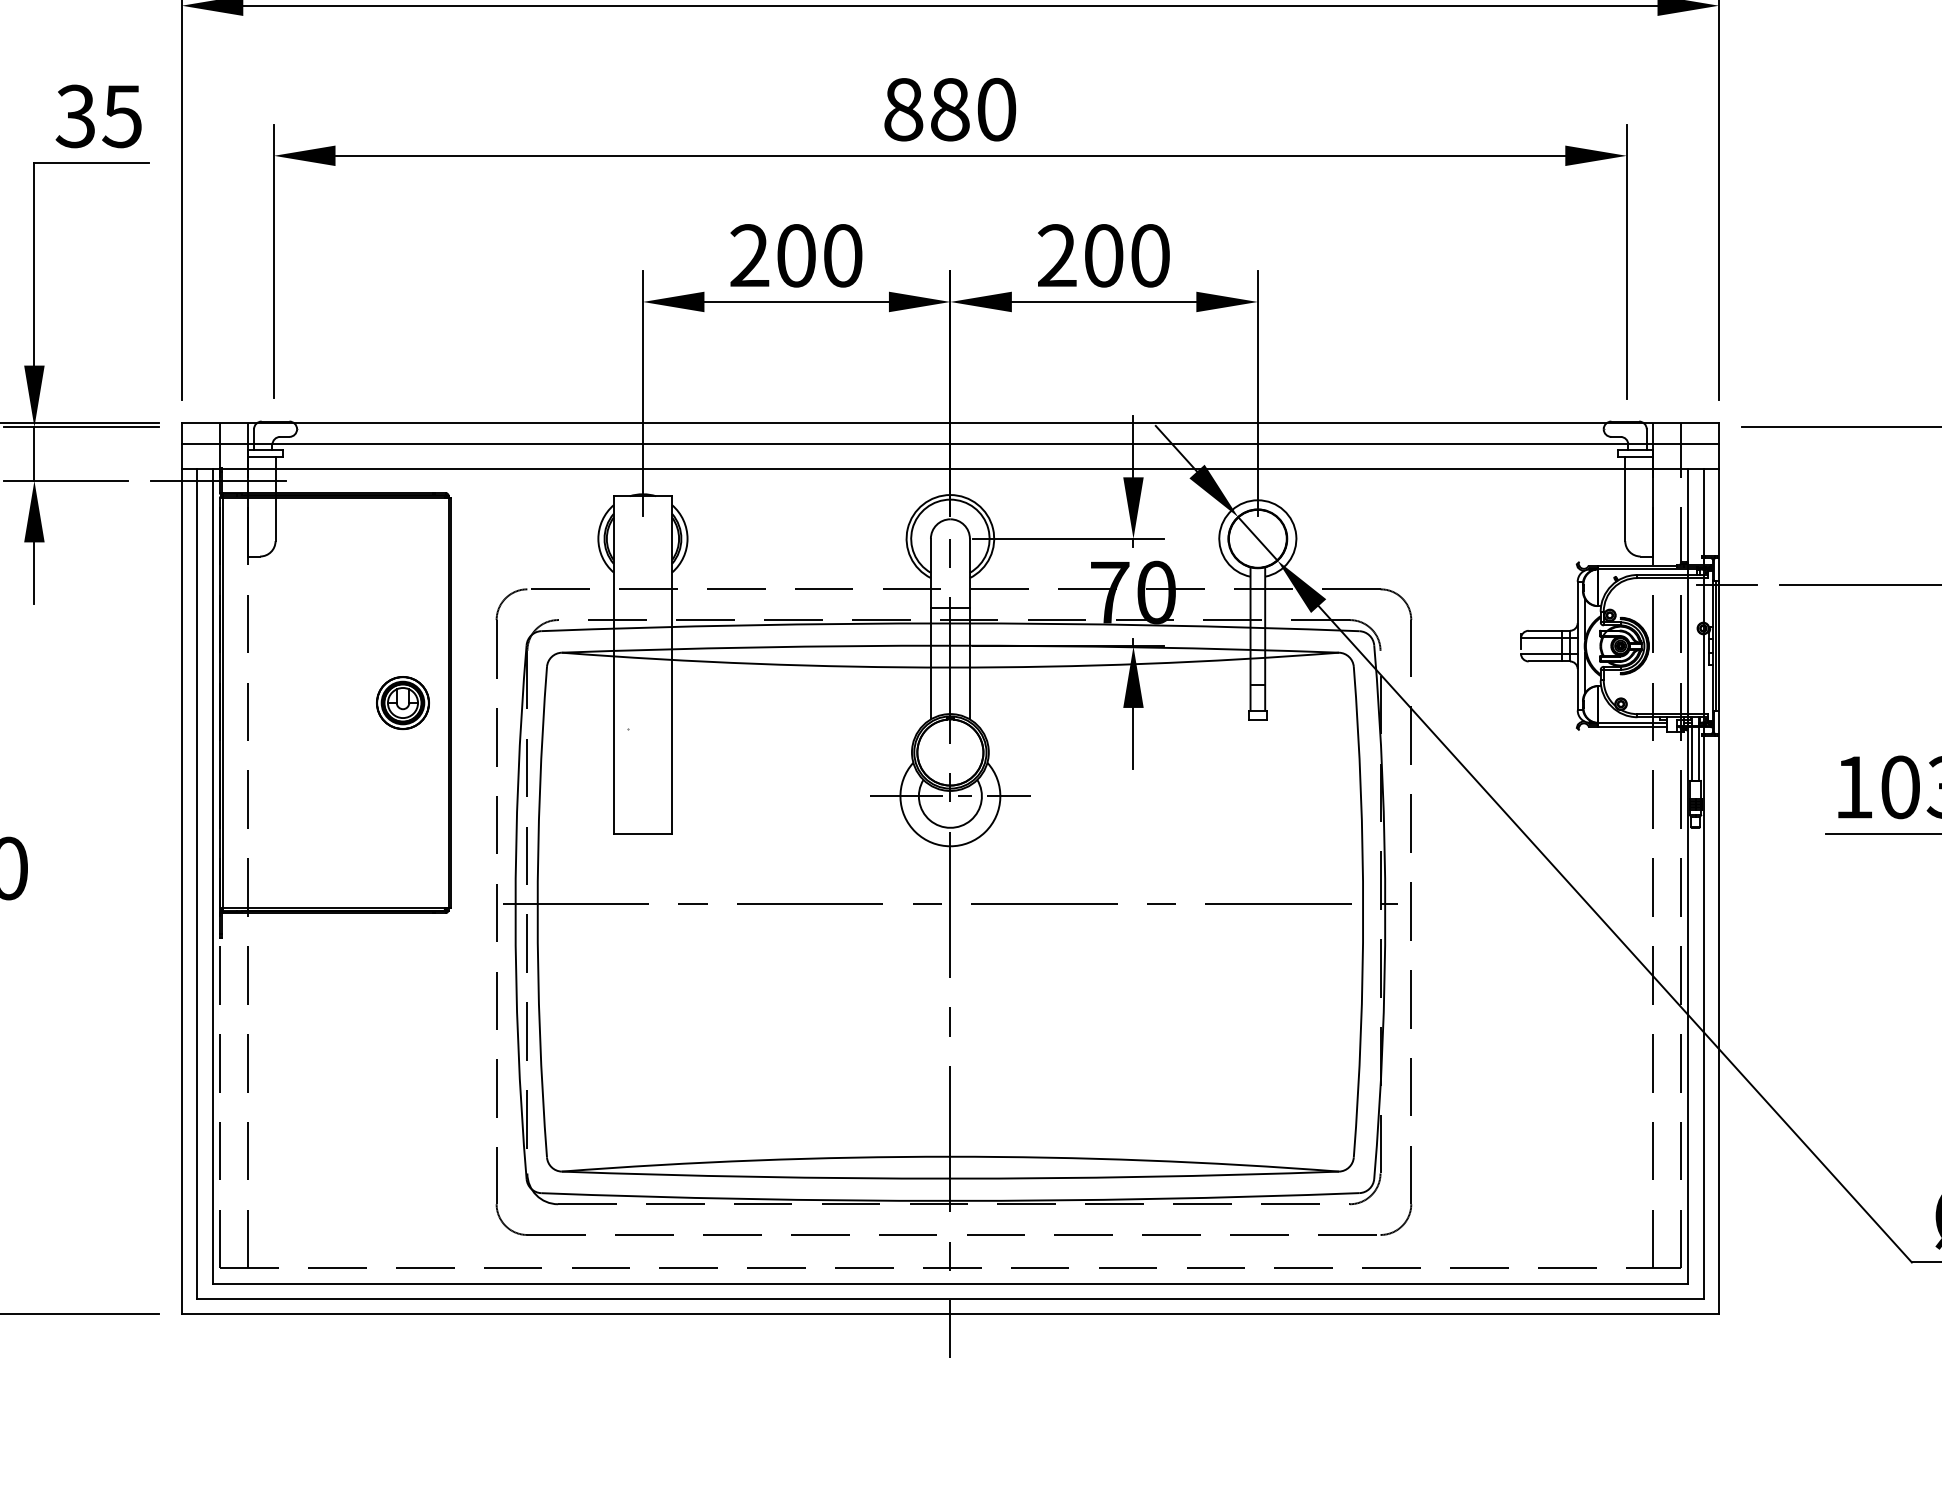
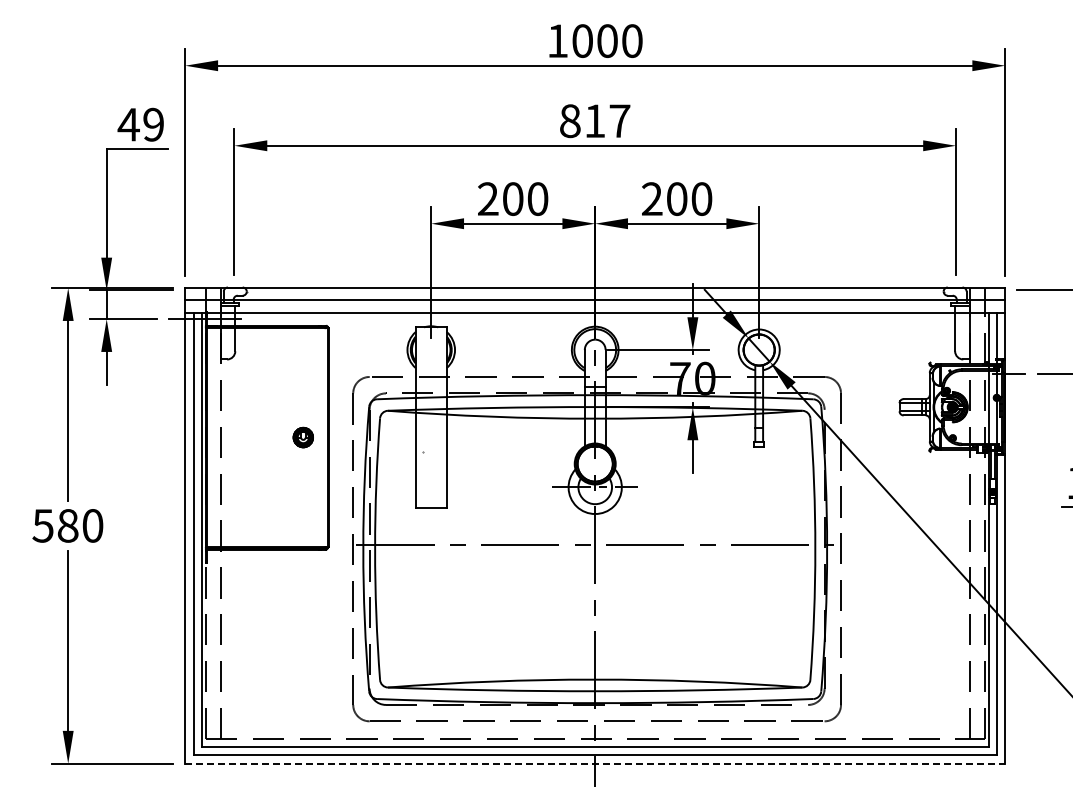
text: (973, 110) -> (607, 121), 880 -> 817
text: (97, 115) -> (140, 124), 35 -> 49
part: (403, 702) -> (303, 437), size x0.7
line: (950, 1314) -> (595, 763), solid -> dashed

